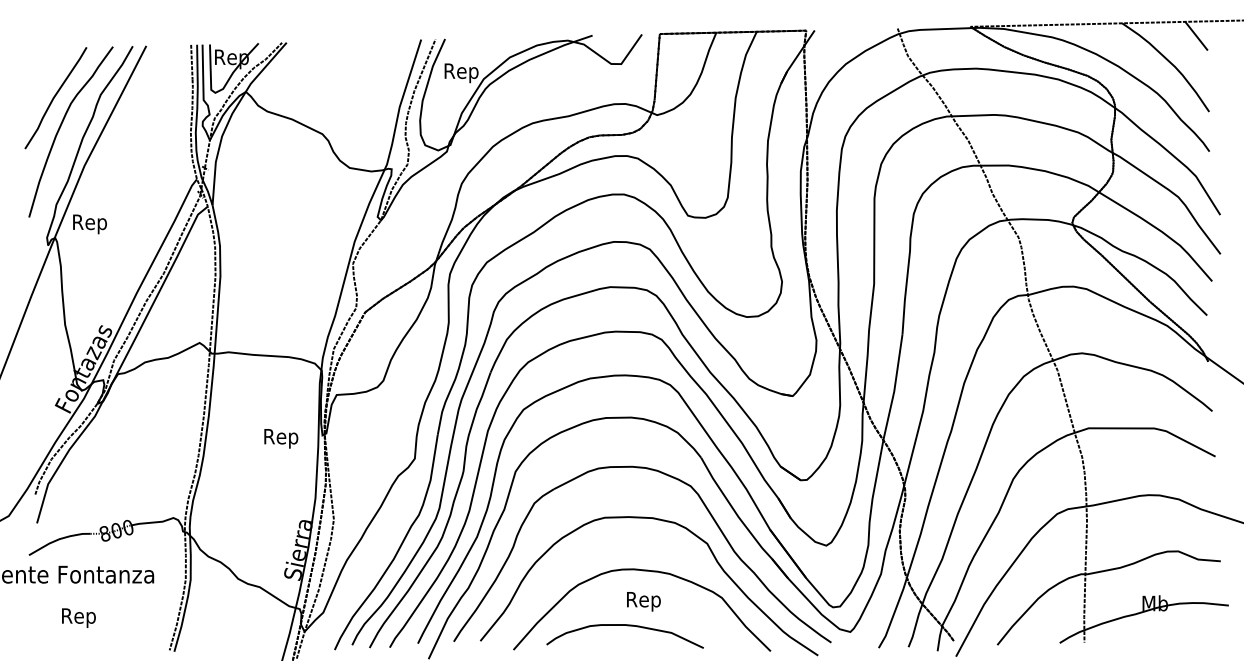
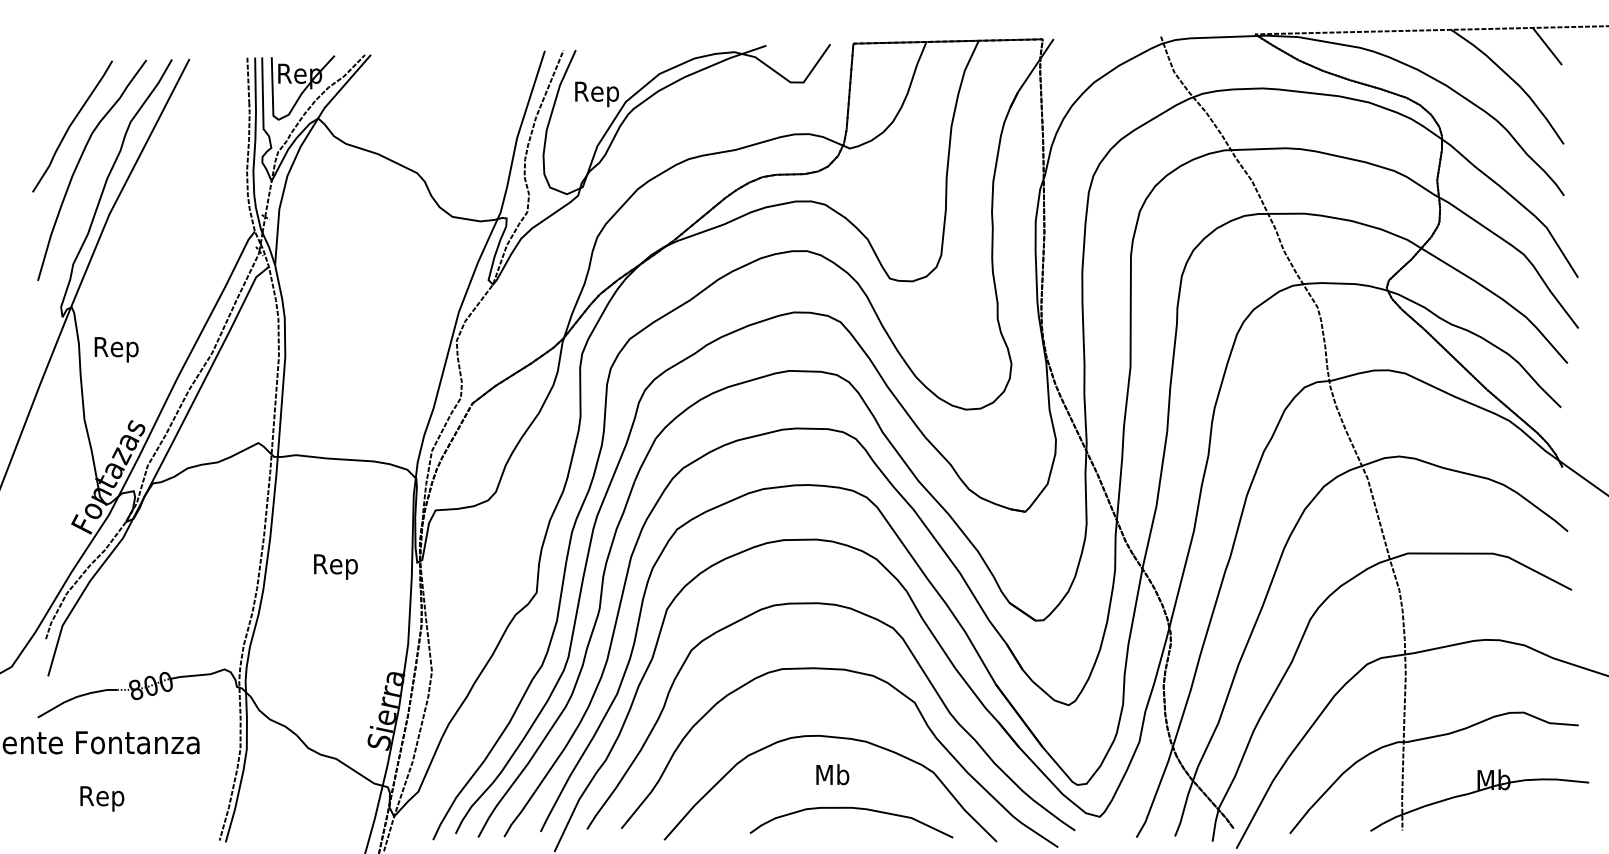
text: (89, 224) -> (116, 349), moved
text: (280, 438) -> (335, 566), moved
text: (643, 601) -> (832, 777), Rep -> Mb
curve: (628, 626) -> (855, 809), moved

